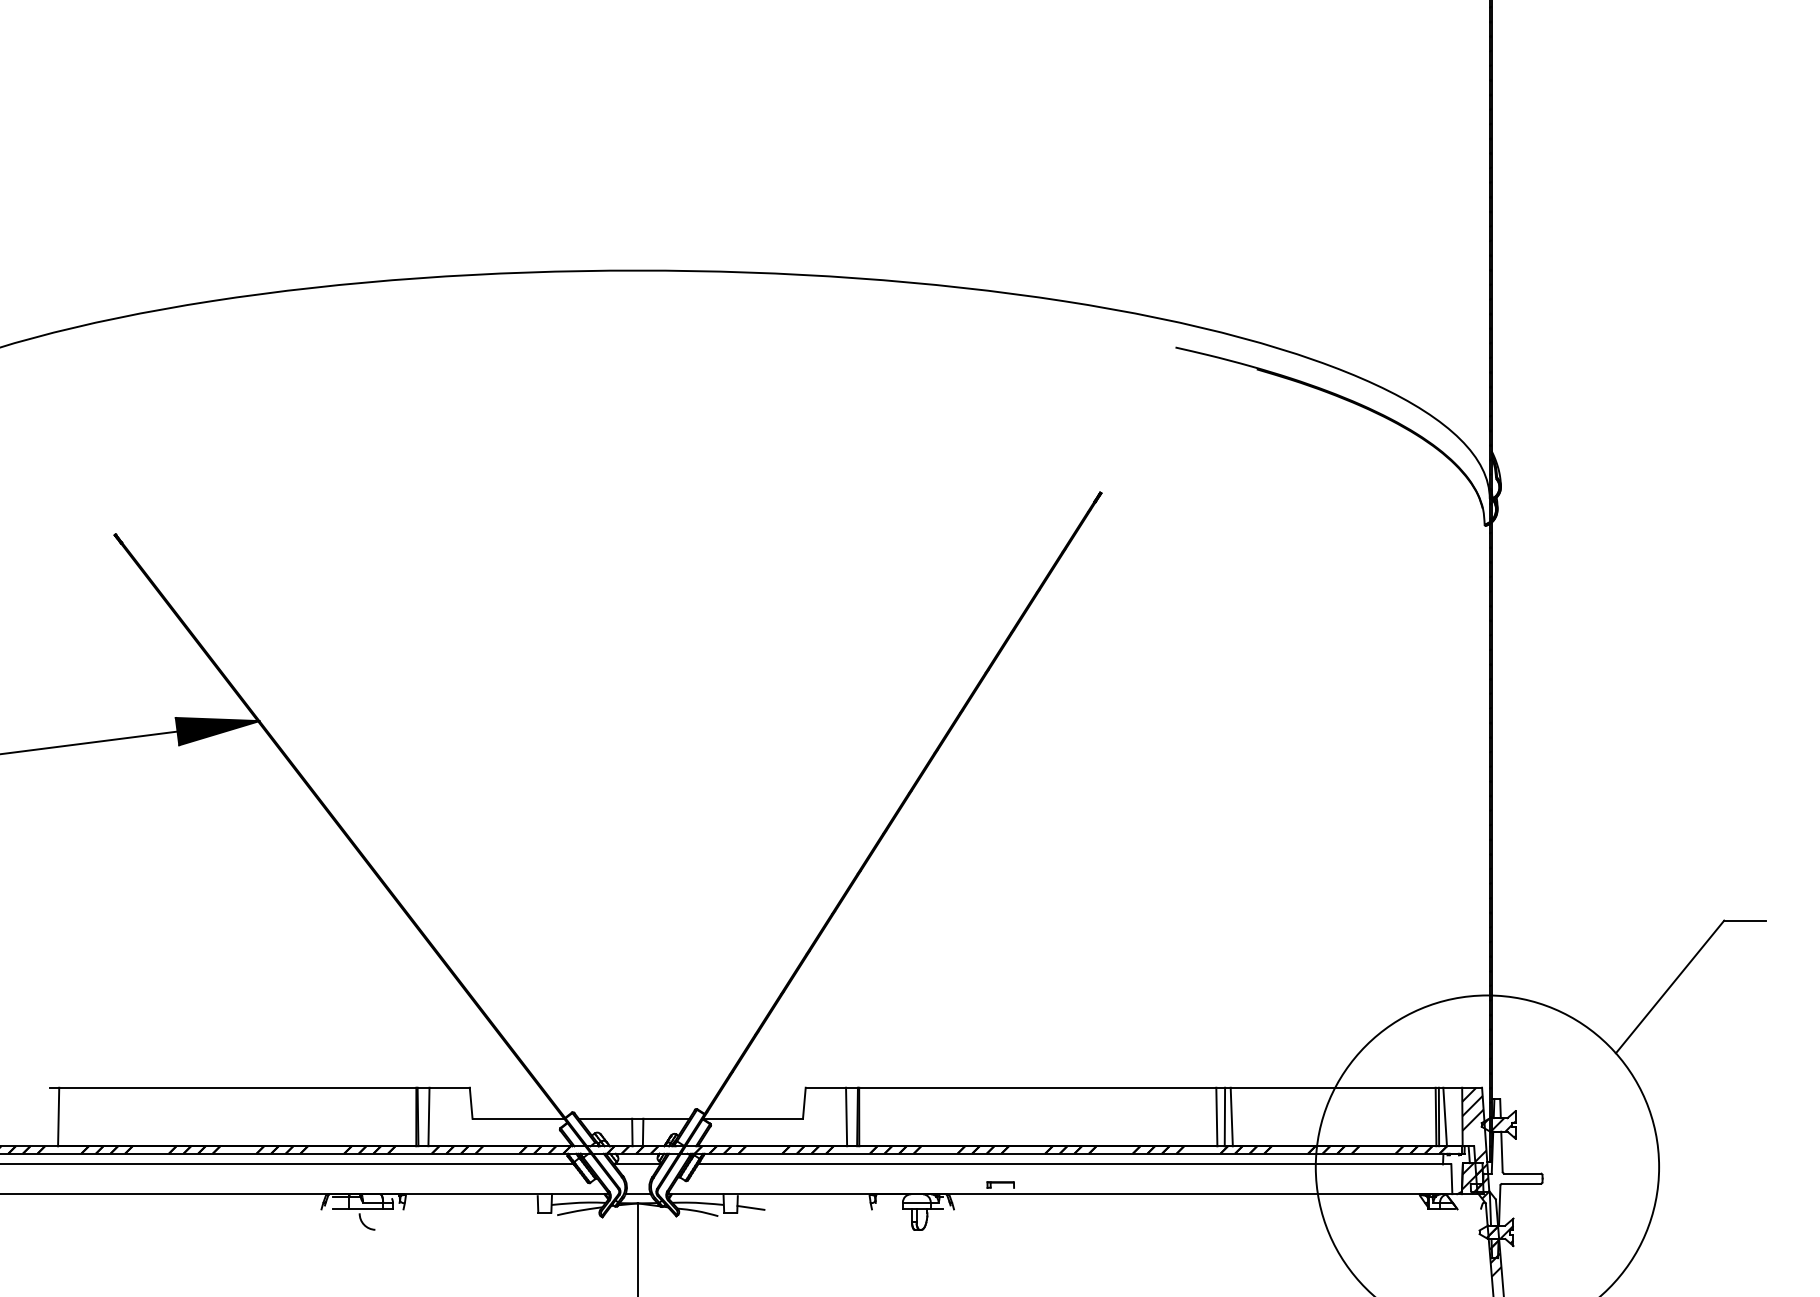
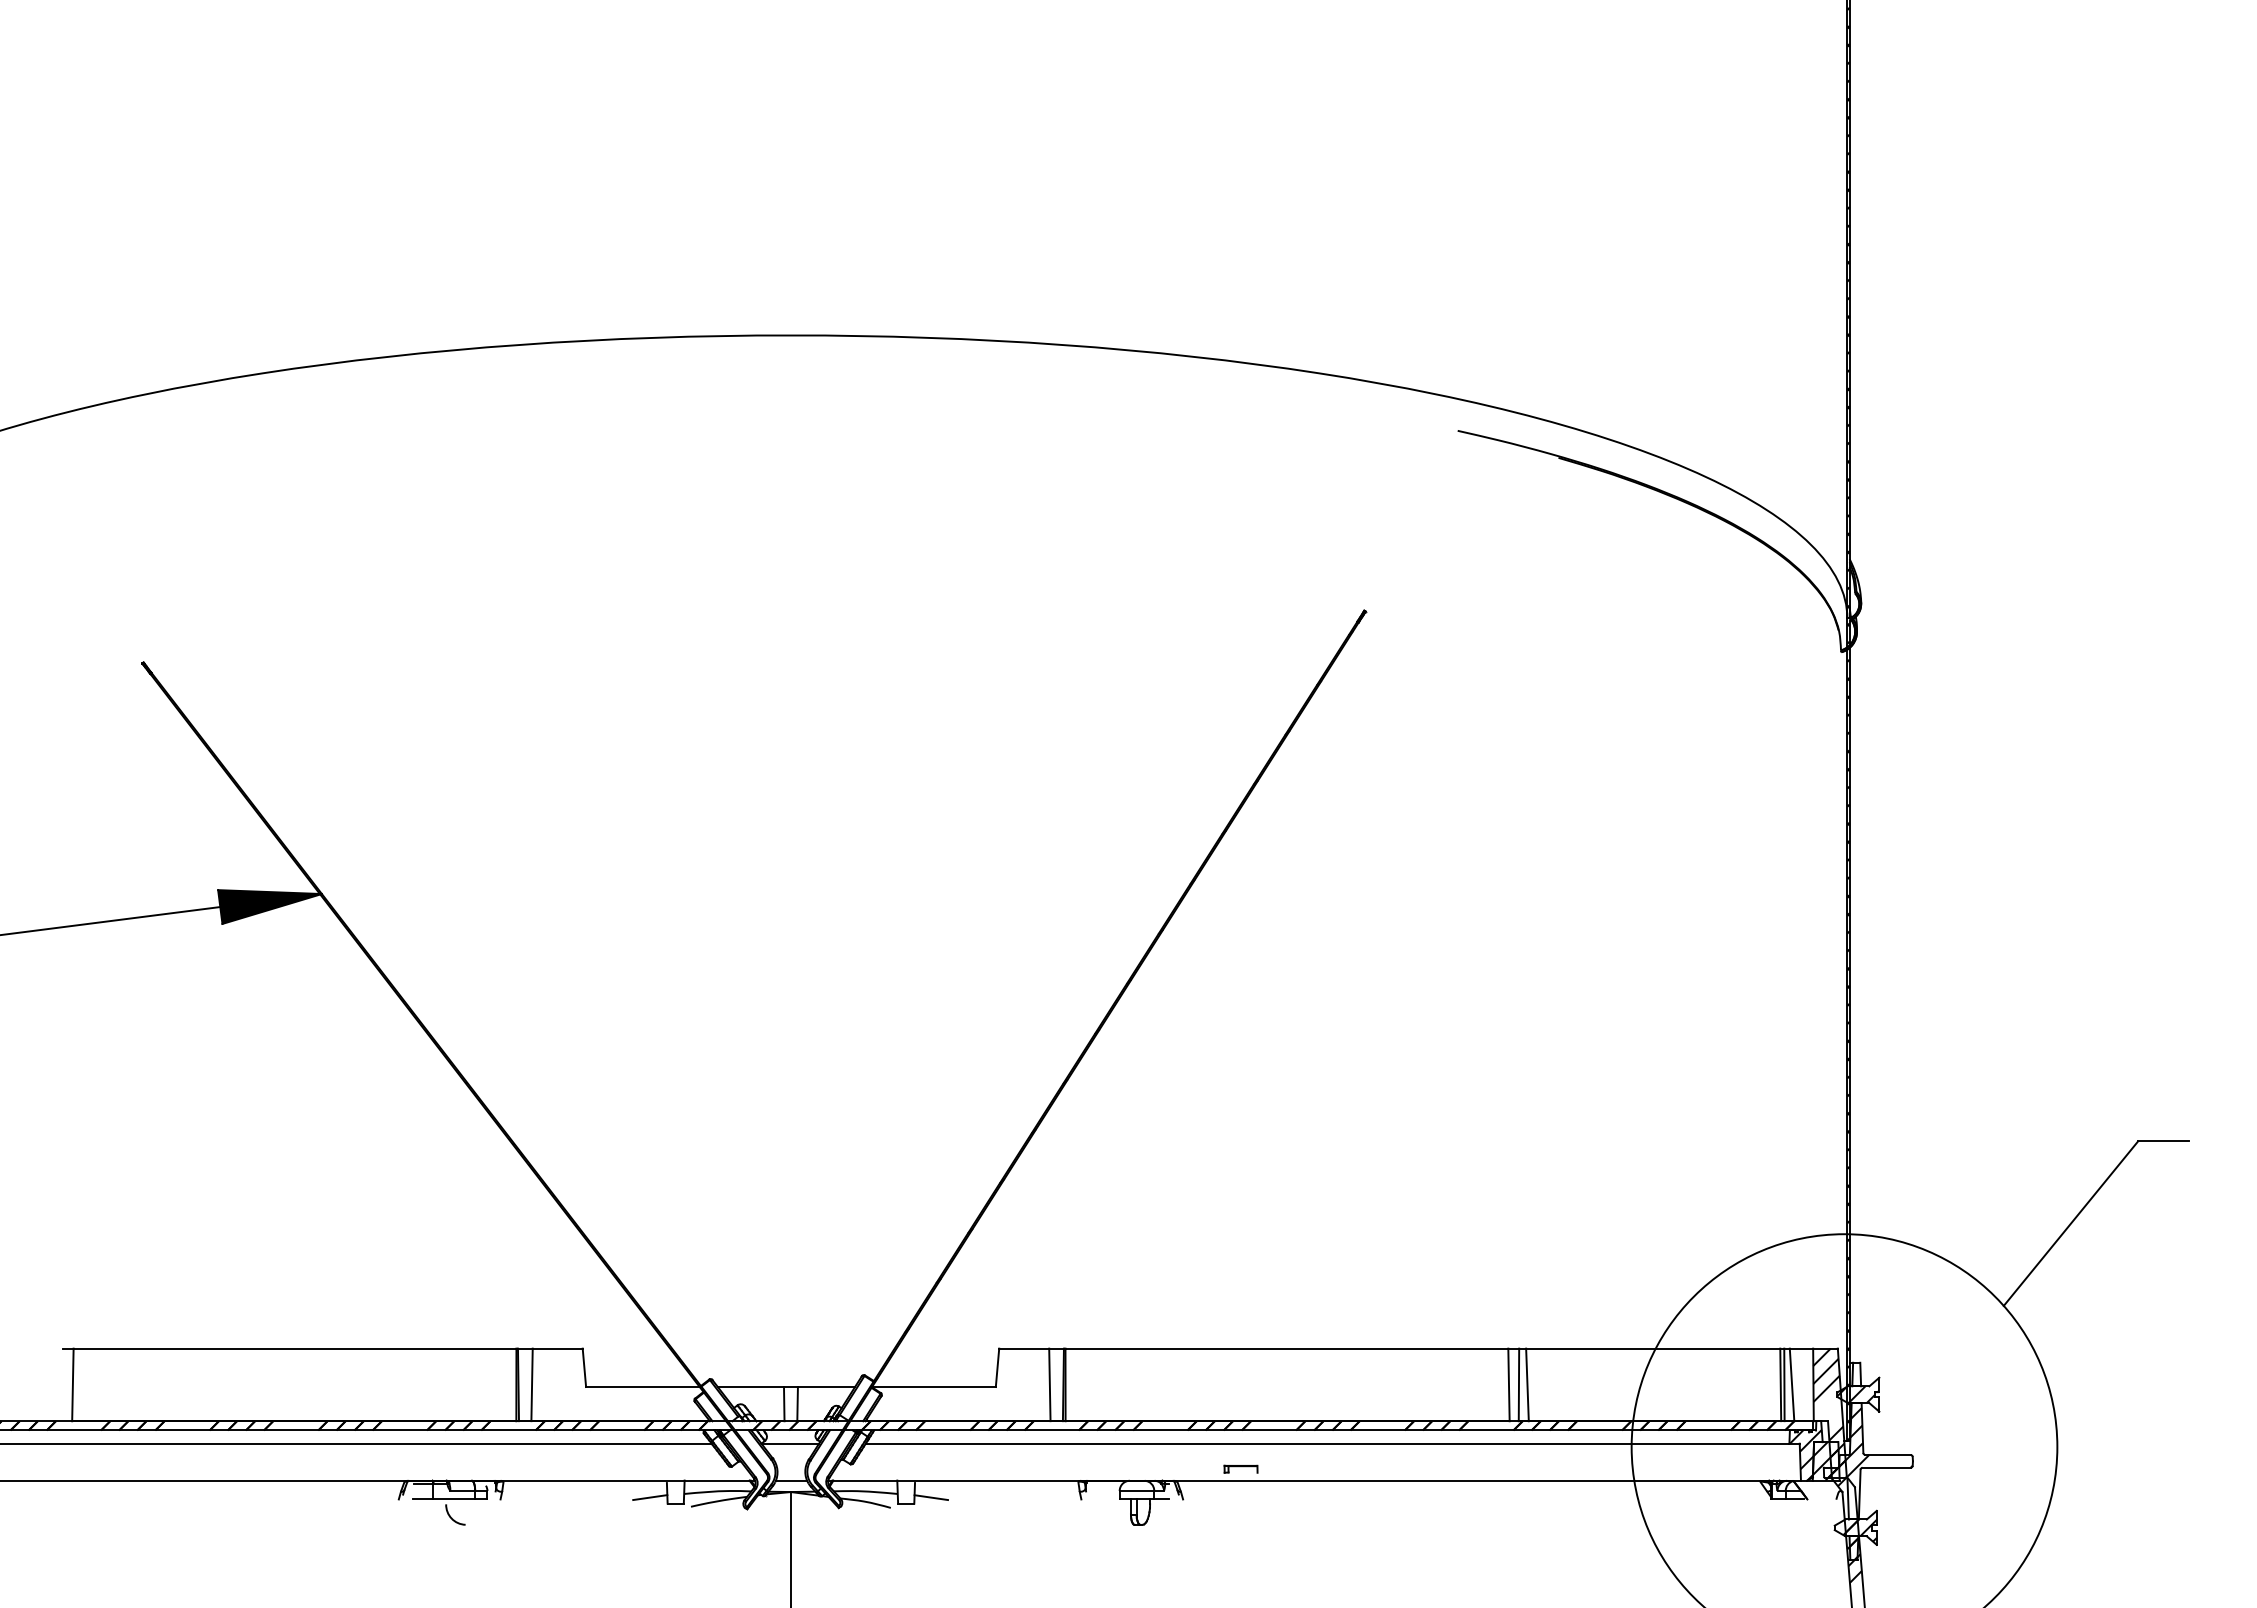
hatch: (1508, 1164) -> (1870, 1443), added
hatch: (1456, 1173) -> (1805, 1454), added
line: (524, 1207) -> (650, 1497), added

